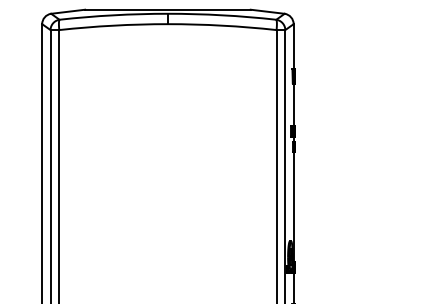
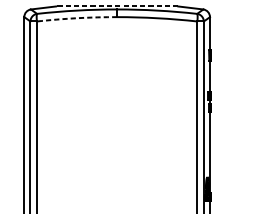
line: (167, 9) -> (116, 6), solid -> dashed
arc: (113, 25) -> (76, 18), solid -> dashed

